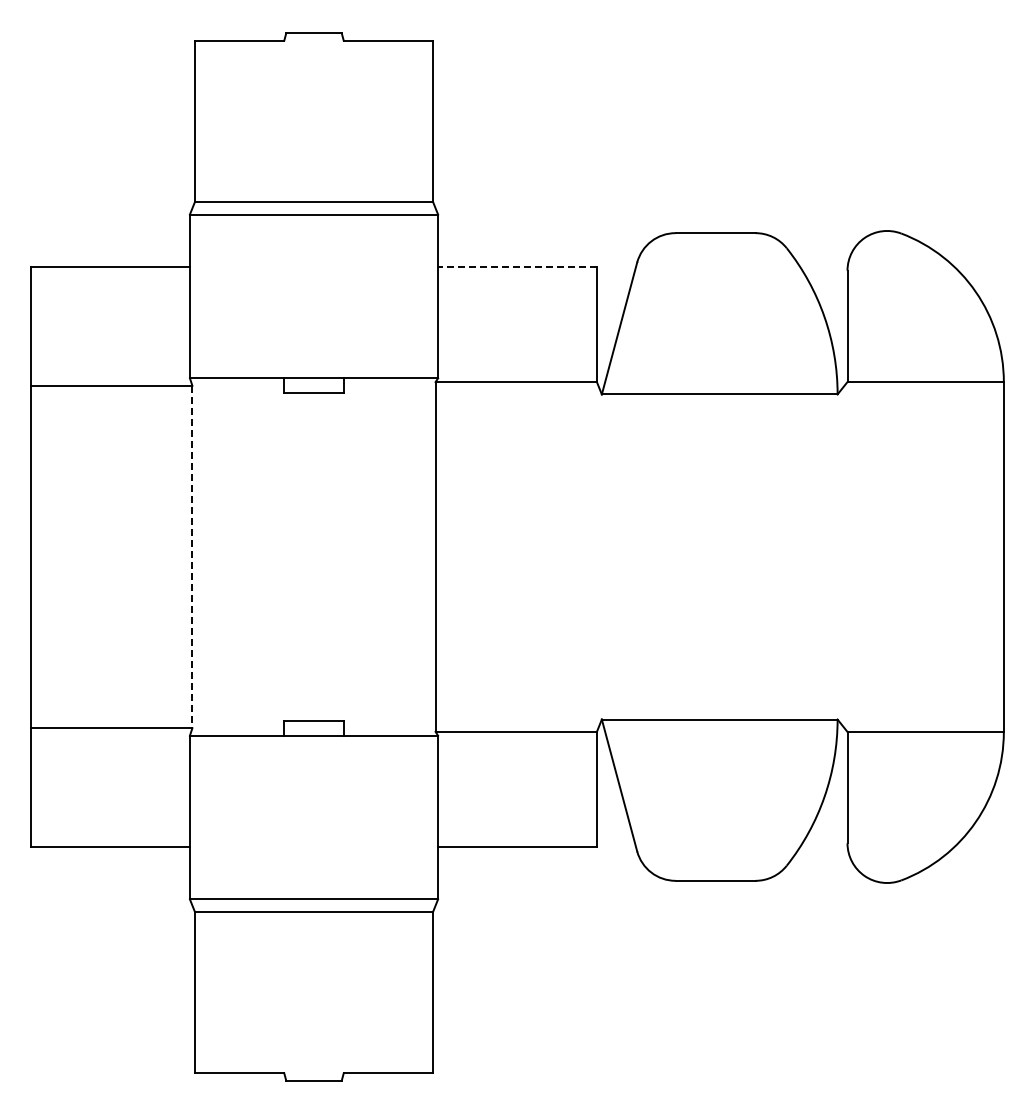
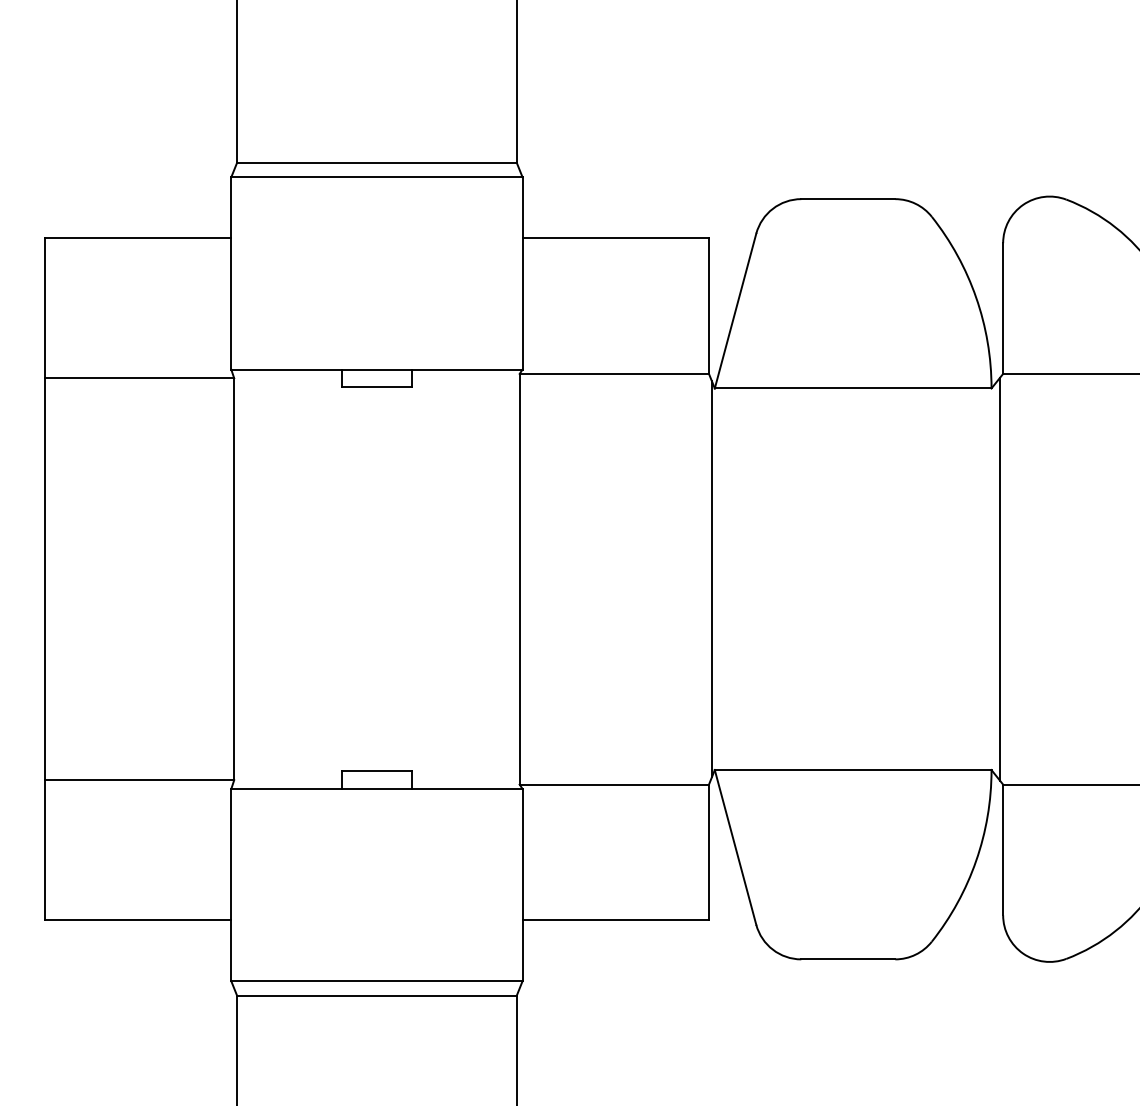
line: (517, 266) -> (615, 238), dashed -> solid
line: (599, 556) -> (712, 578), added
line: (845, 556) -> (1000, 578), added
line: (192, 557) -> (234, 579), dashed -> solid

